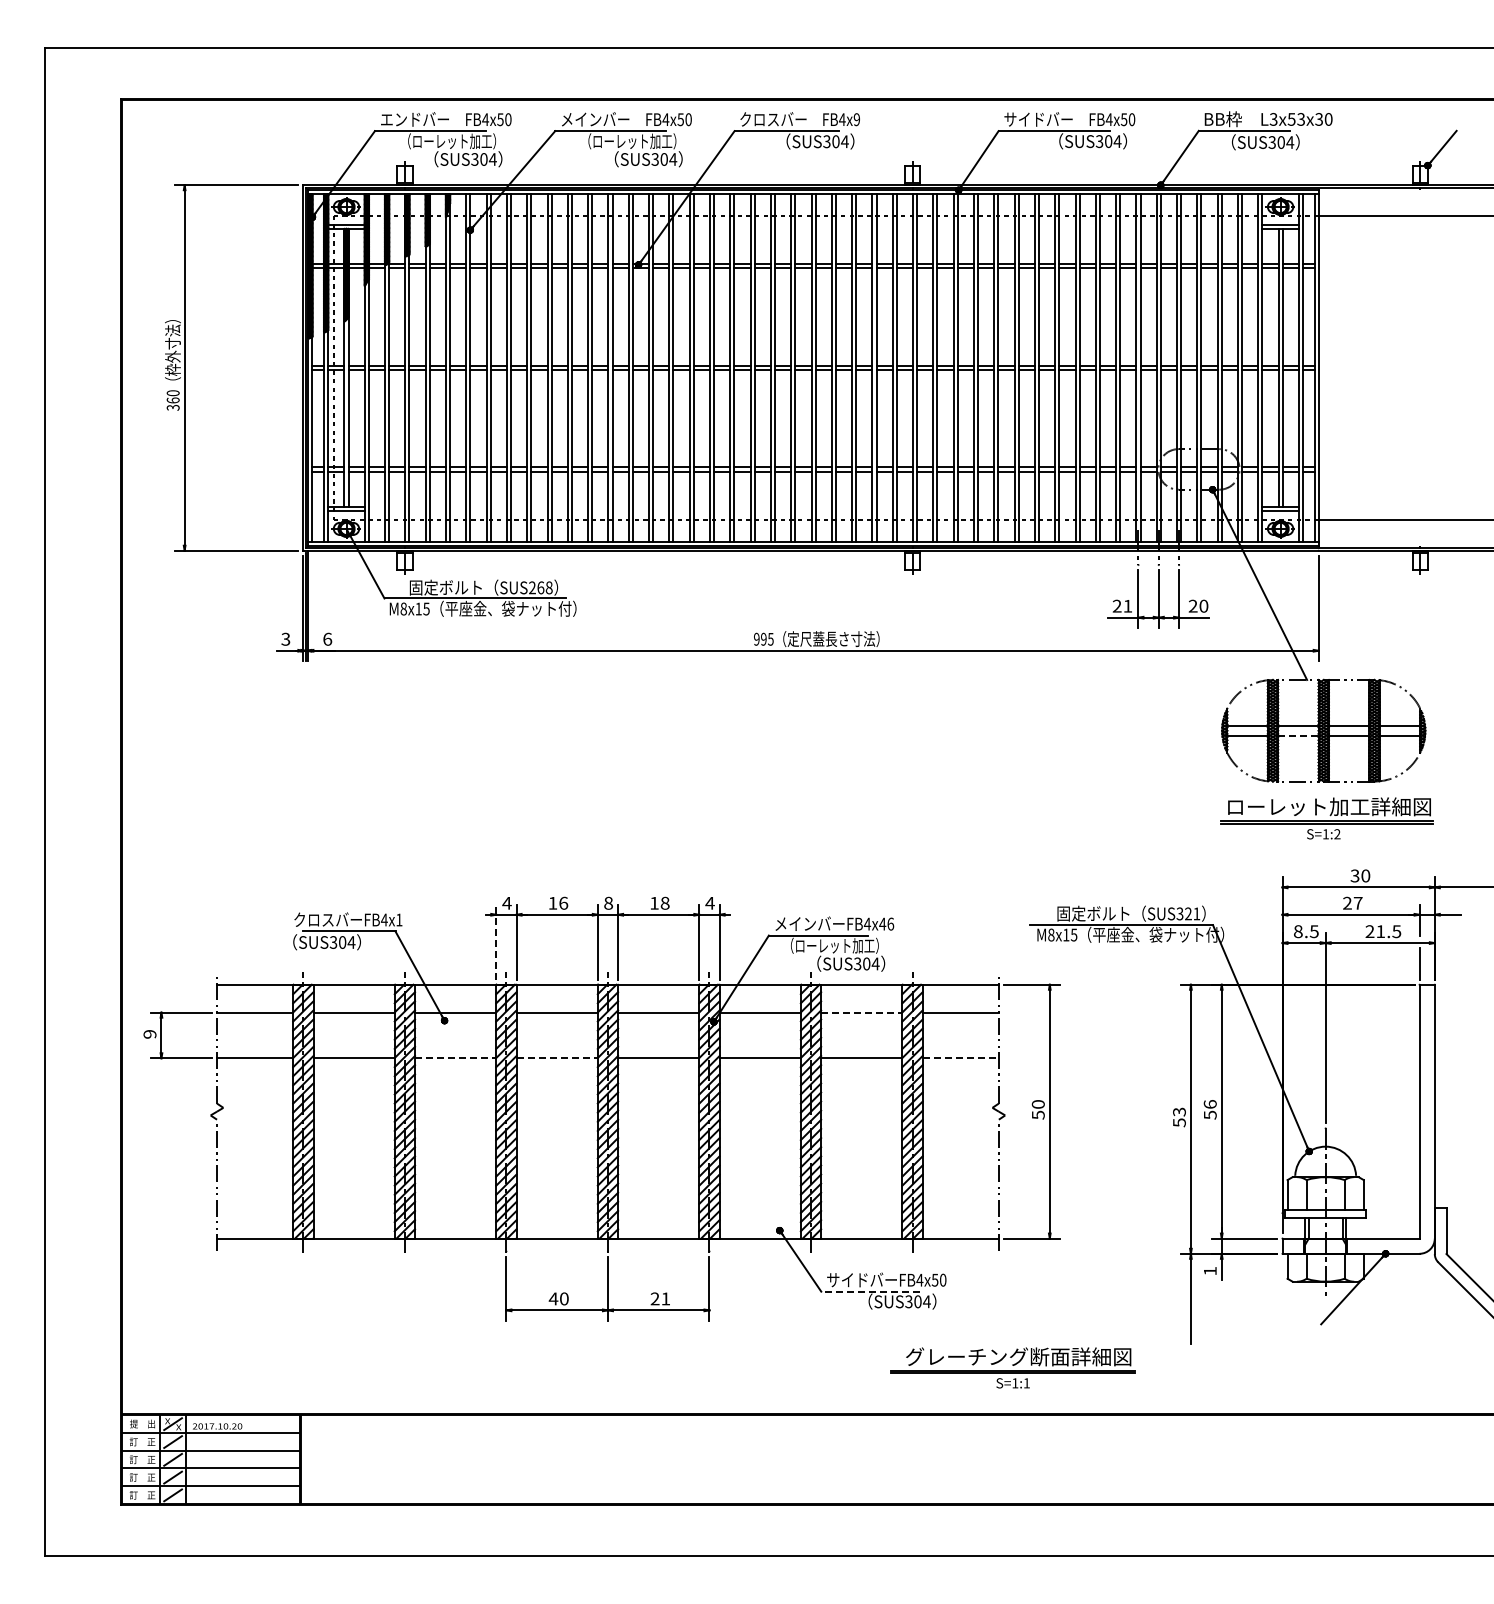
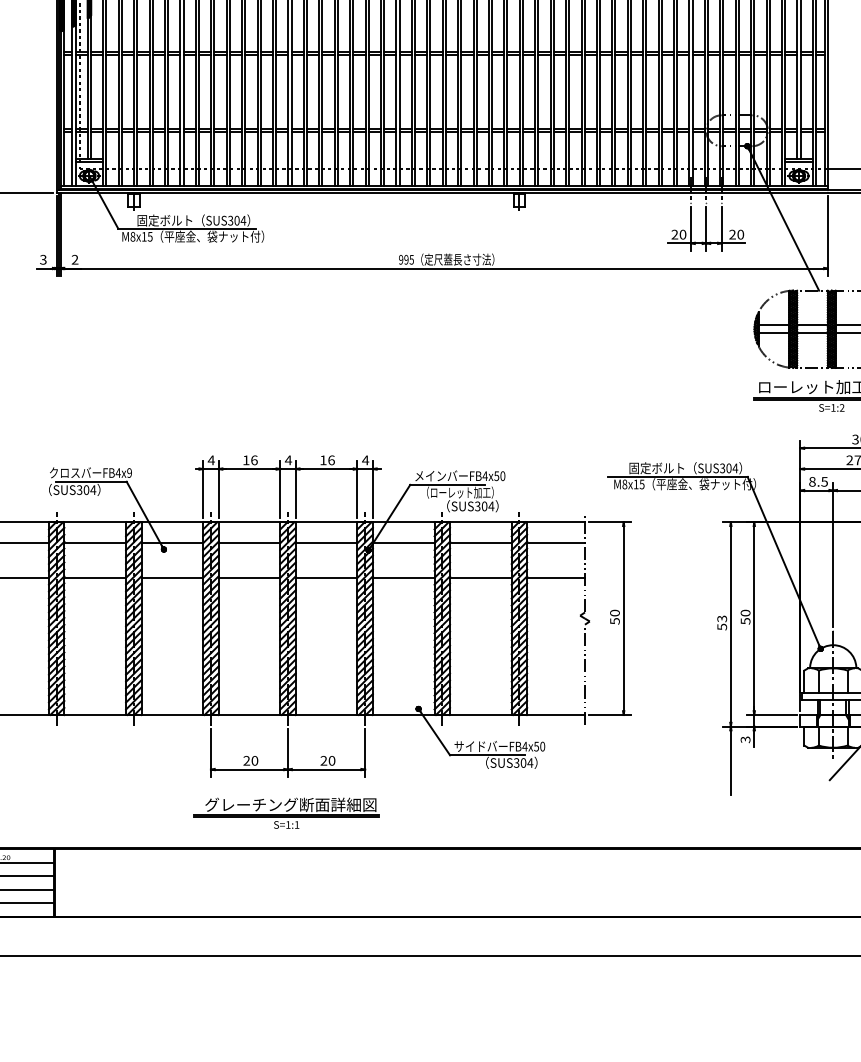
text: (540, 587) -> (236, 220), SUS268 -> SUS304
text: (1127, 605) -> (682, 234), 21 -> 20
text: (327, 638) -> (75, 259), 6 -> 2
line: (1298, 735) -> (812, 332), dashed -> solid
text: (608, 902) -> (288, 459), 8 -> 4
text: (664, 902) -> (331, 459), 18 -> 16
text: (1192, 913) -> (732, 468), SUS321 -> SUS304
text: (399, 919) -> (129, 472), FB4x1 -> FB4x9
text: (886, 923) -> (499, 475), FB4x46 -> FB4x50
line: (496, 942) -> (203, 490), dashed -> solid
line: (861, 1012) -> (480, 543), dashed -> solid
line: (455, 1058) -> (172, 578), dashed -> solid
line: (557, 1058) -> (249, 578), dashed -> solid
line: (961, 1058) -> (556, 578), dashed -> solid
text: (1209, 1104) -> (744, 613), 56 -> 50
text: (1209, 1271) -> (744, 740), 1 -> 3
line: (870, 1291) -> (487, 755), dashed -> solid
text: (553, 1298) -> (246, 760), 40 -> 20
text: (665, 1298) -> (331, 760), 21 -> 20
part: (1012, 1367) -> (286, 812), moved

